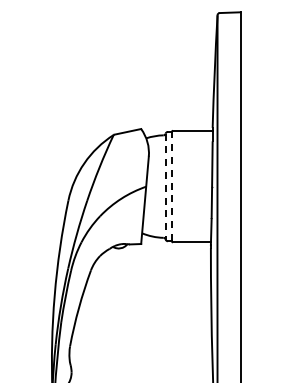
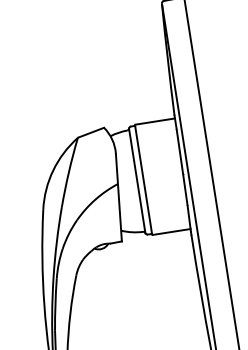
line: (165, 186) -> (137, 180), dashed -> solid
line: (172, 187) -> (144, 180), dashed -> solid

